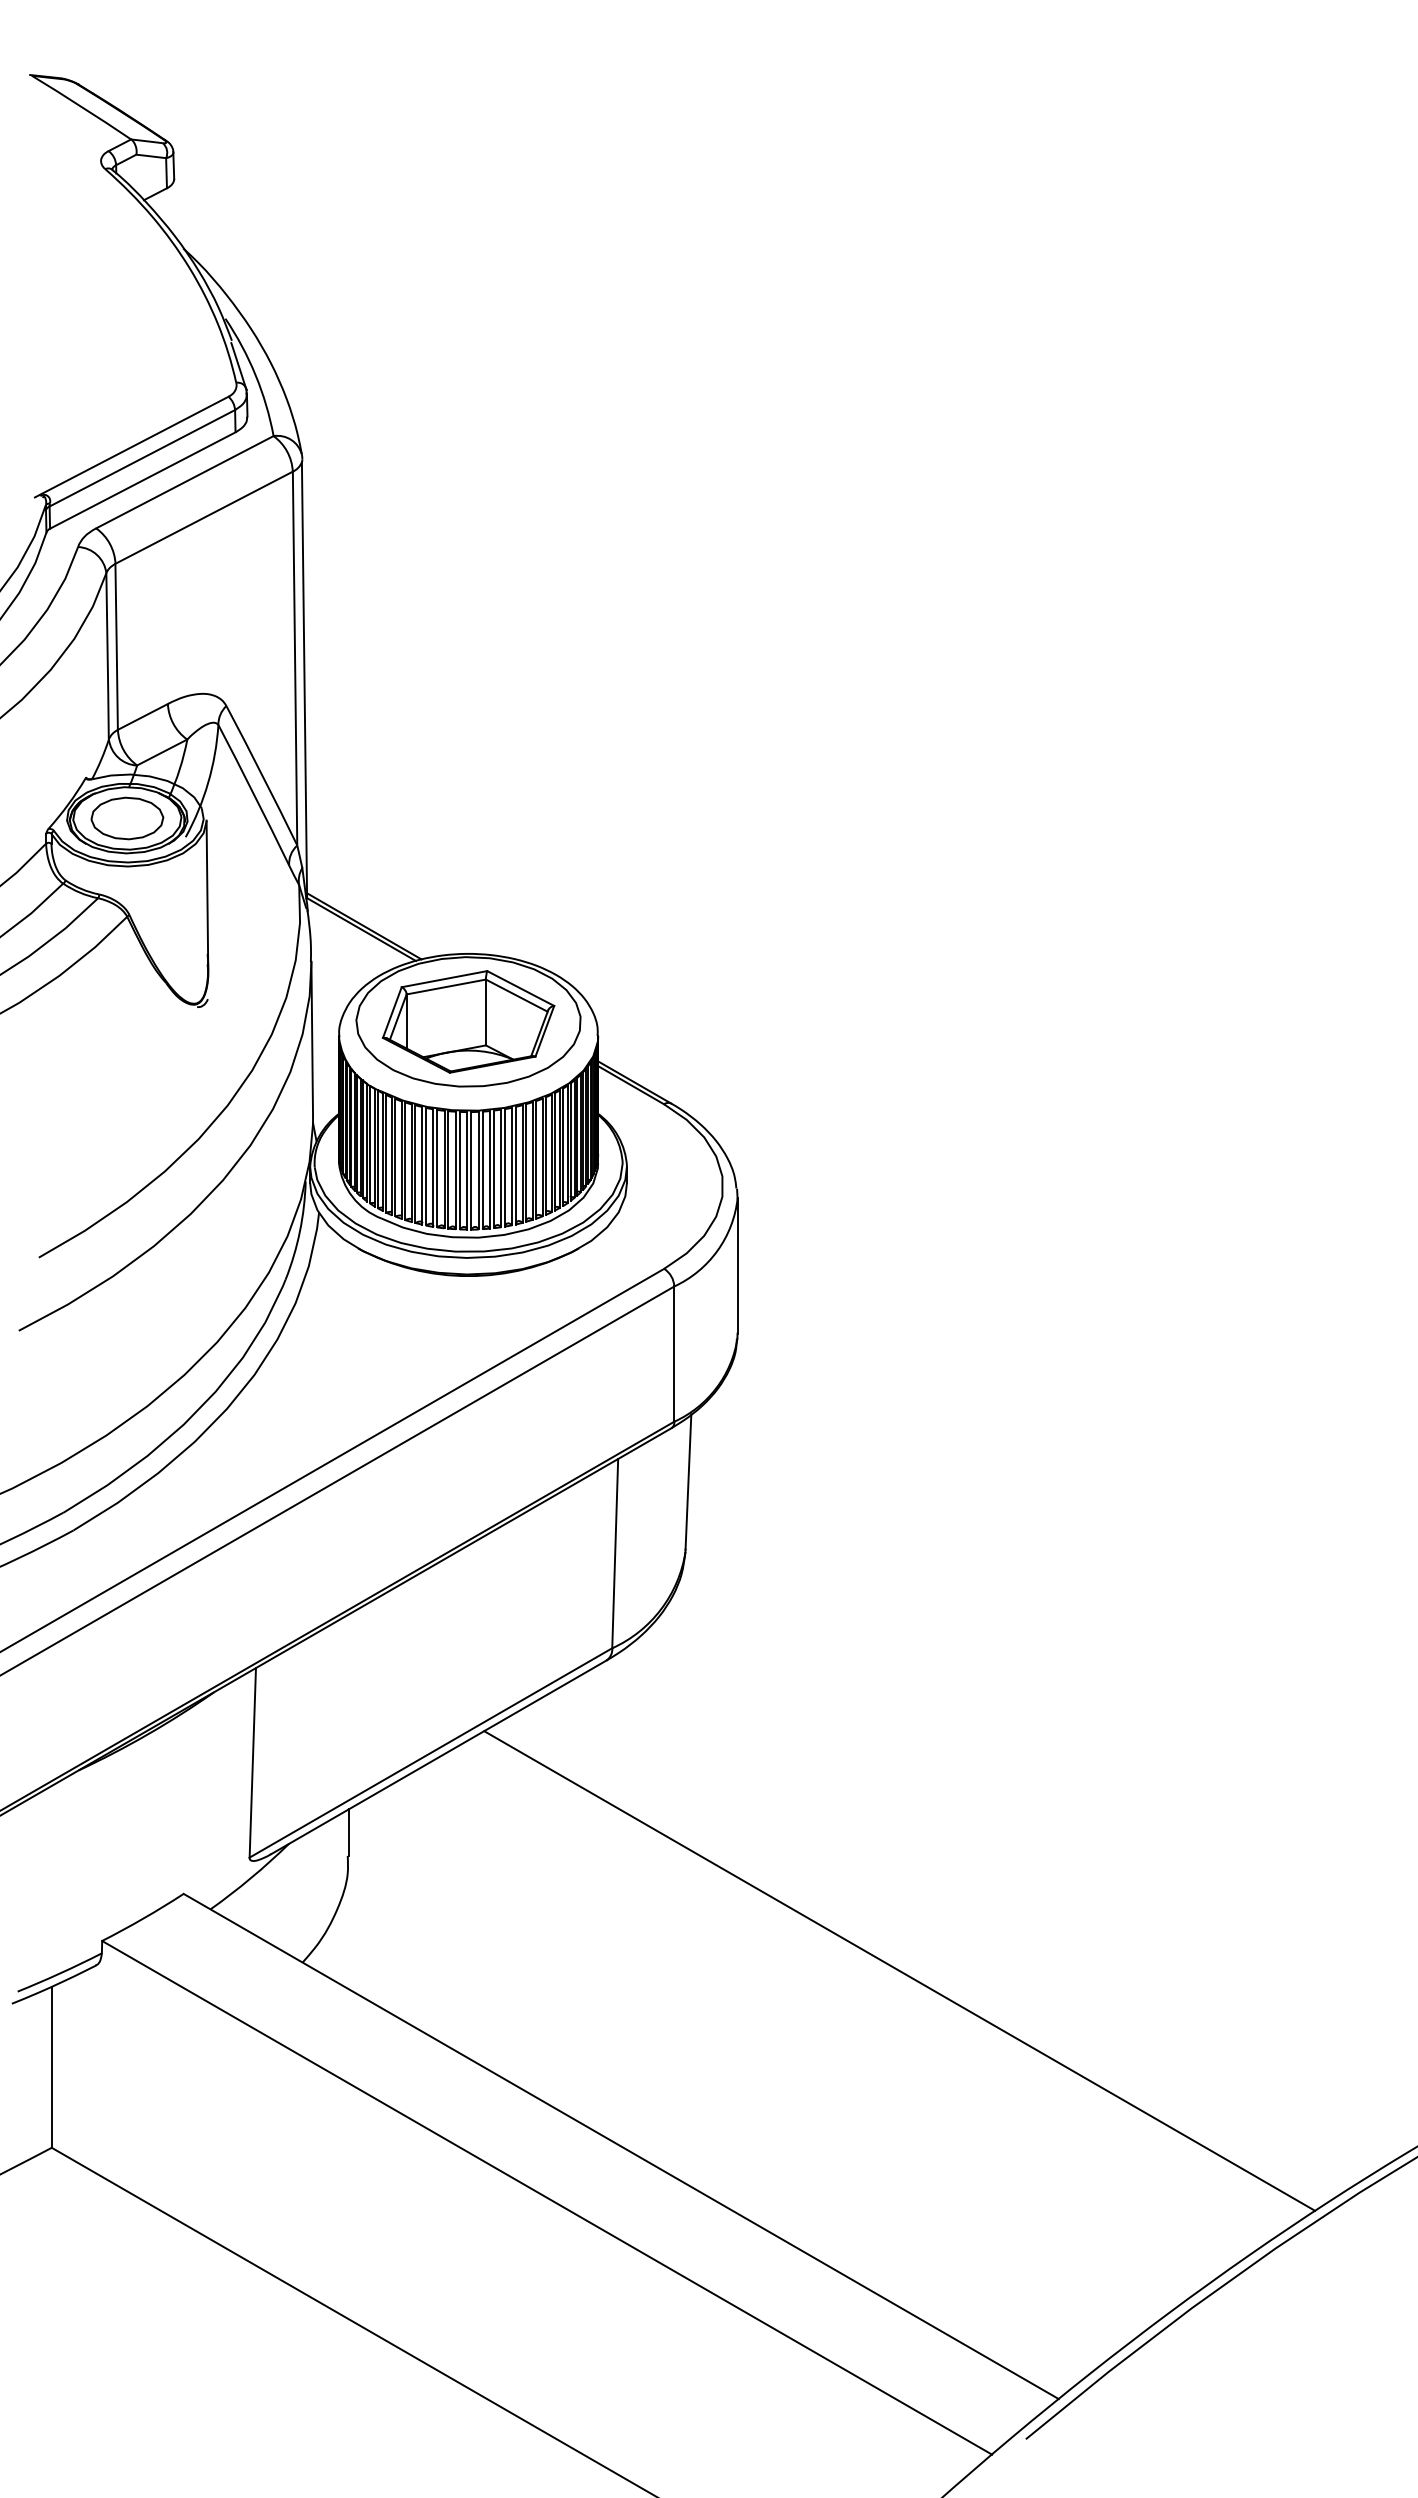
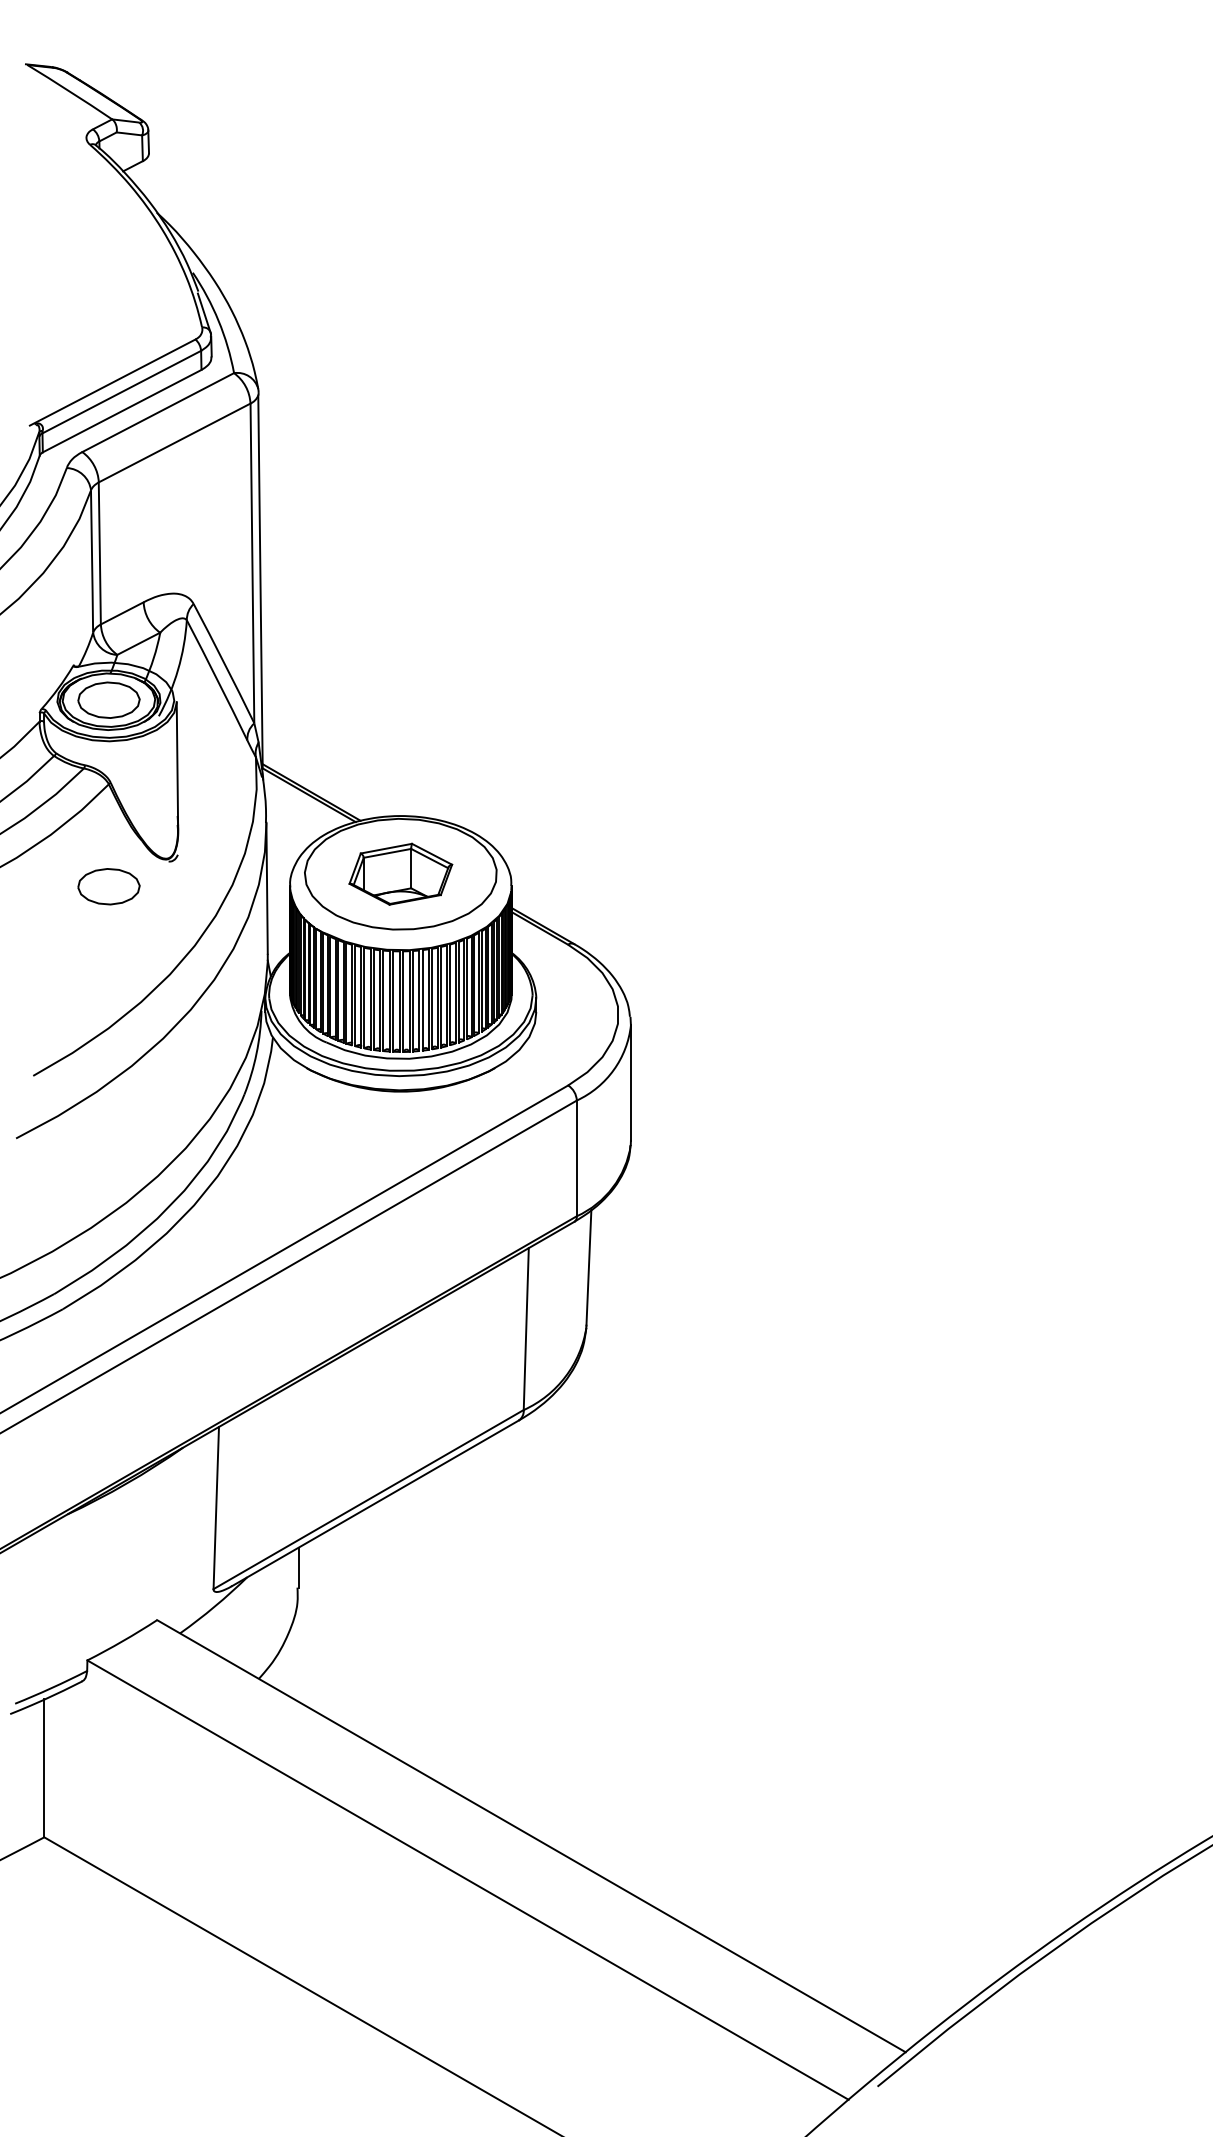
part: (468, 1021) -> (400, 873), size x0.7
part: (127, 1036) -> (109, 886), added
line: (899, 1970) -> (769, 1685), removed

